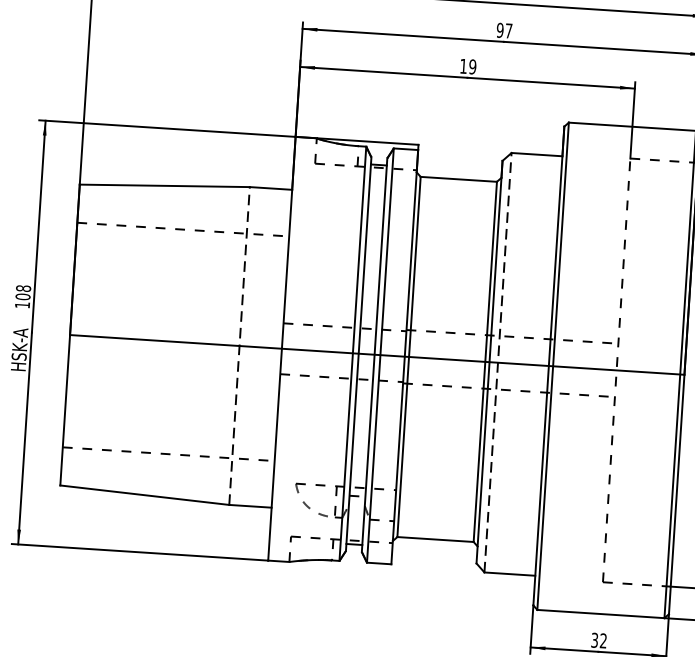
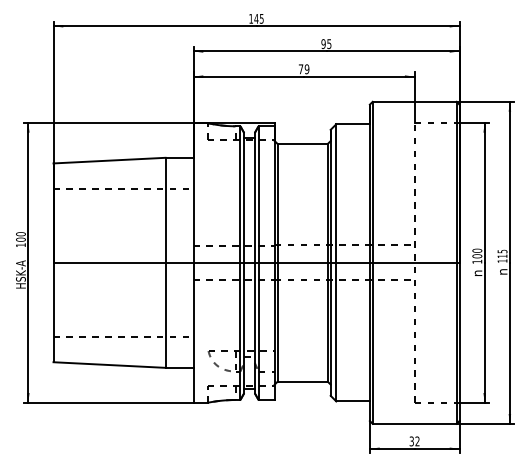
text: (509, 31) -> (329, 44), 97 -> 95
text: (464, 66) -> (301, 69), 19 -> 79
text: (22, 288) -> (20, 234), 108 -> 100
line: (239, 345) -> (165, 262), dashed -> solid
line: (498, 362) -> (336, 262), dashed -> solid

